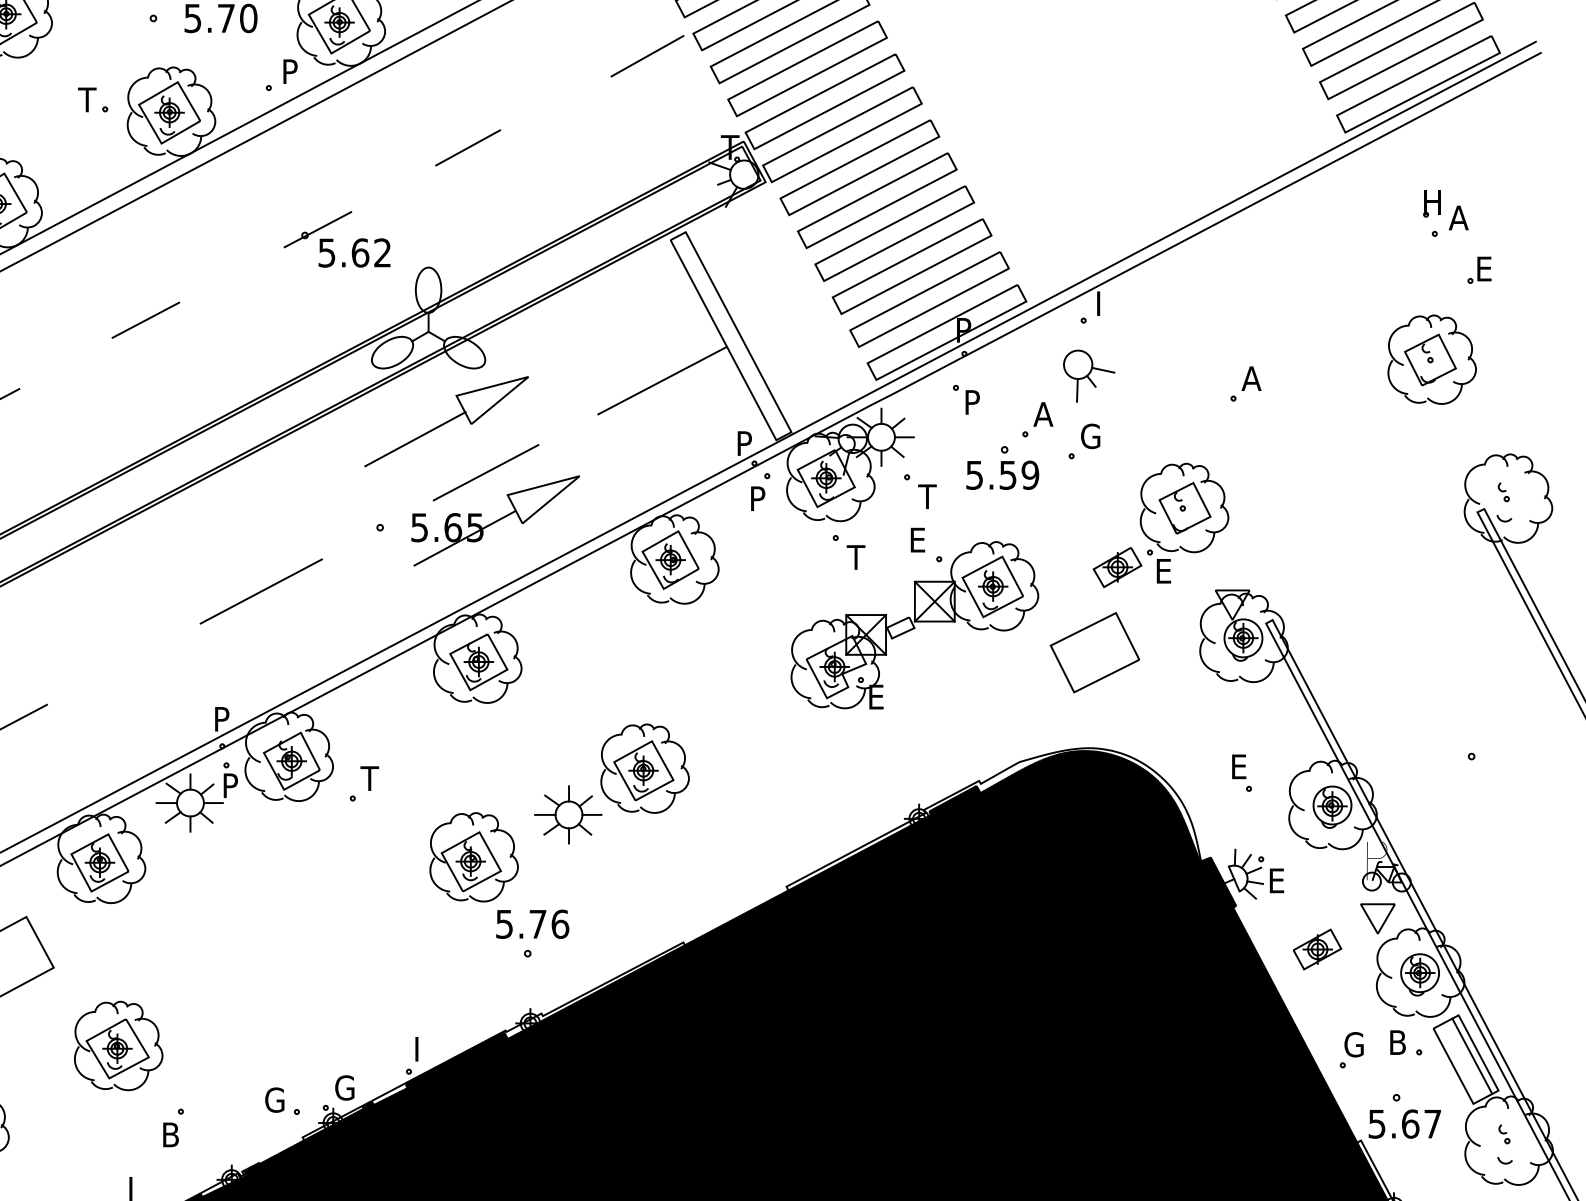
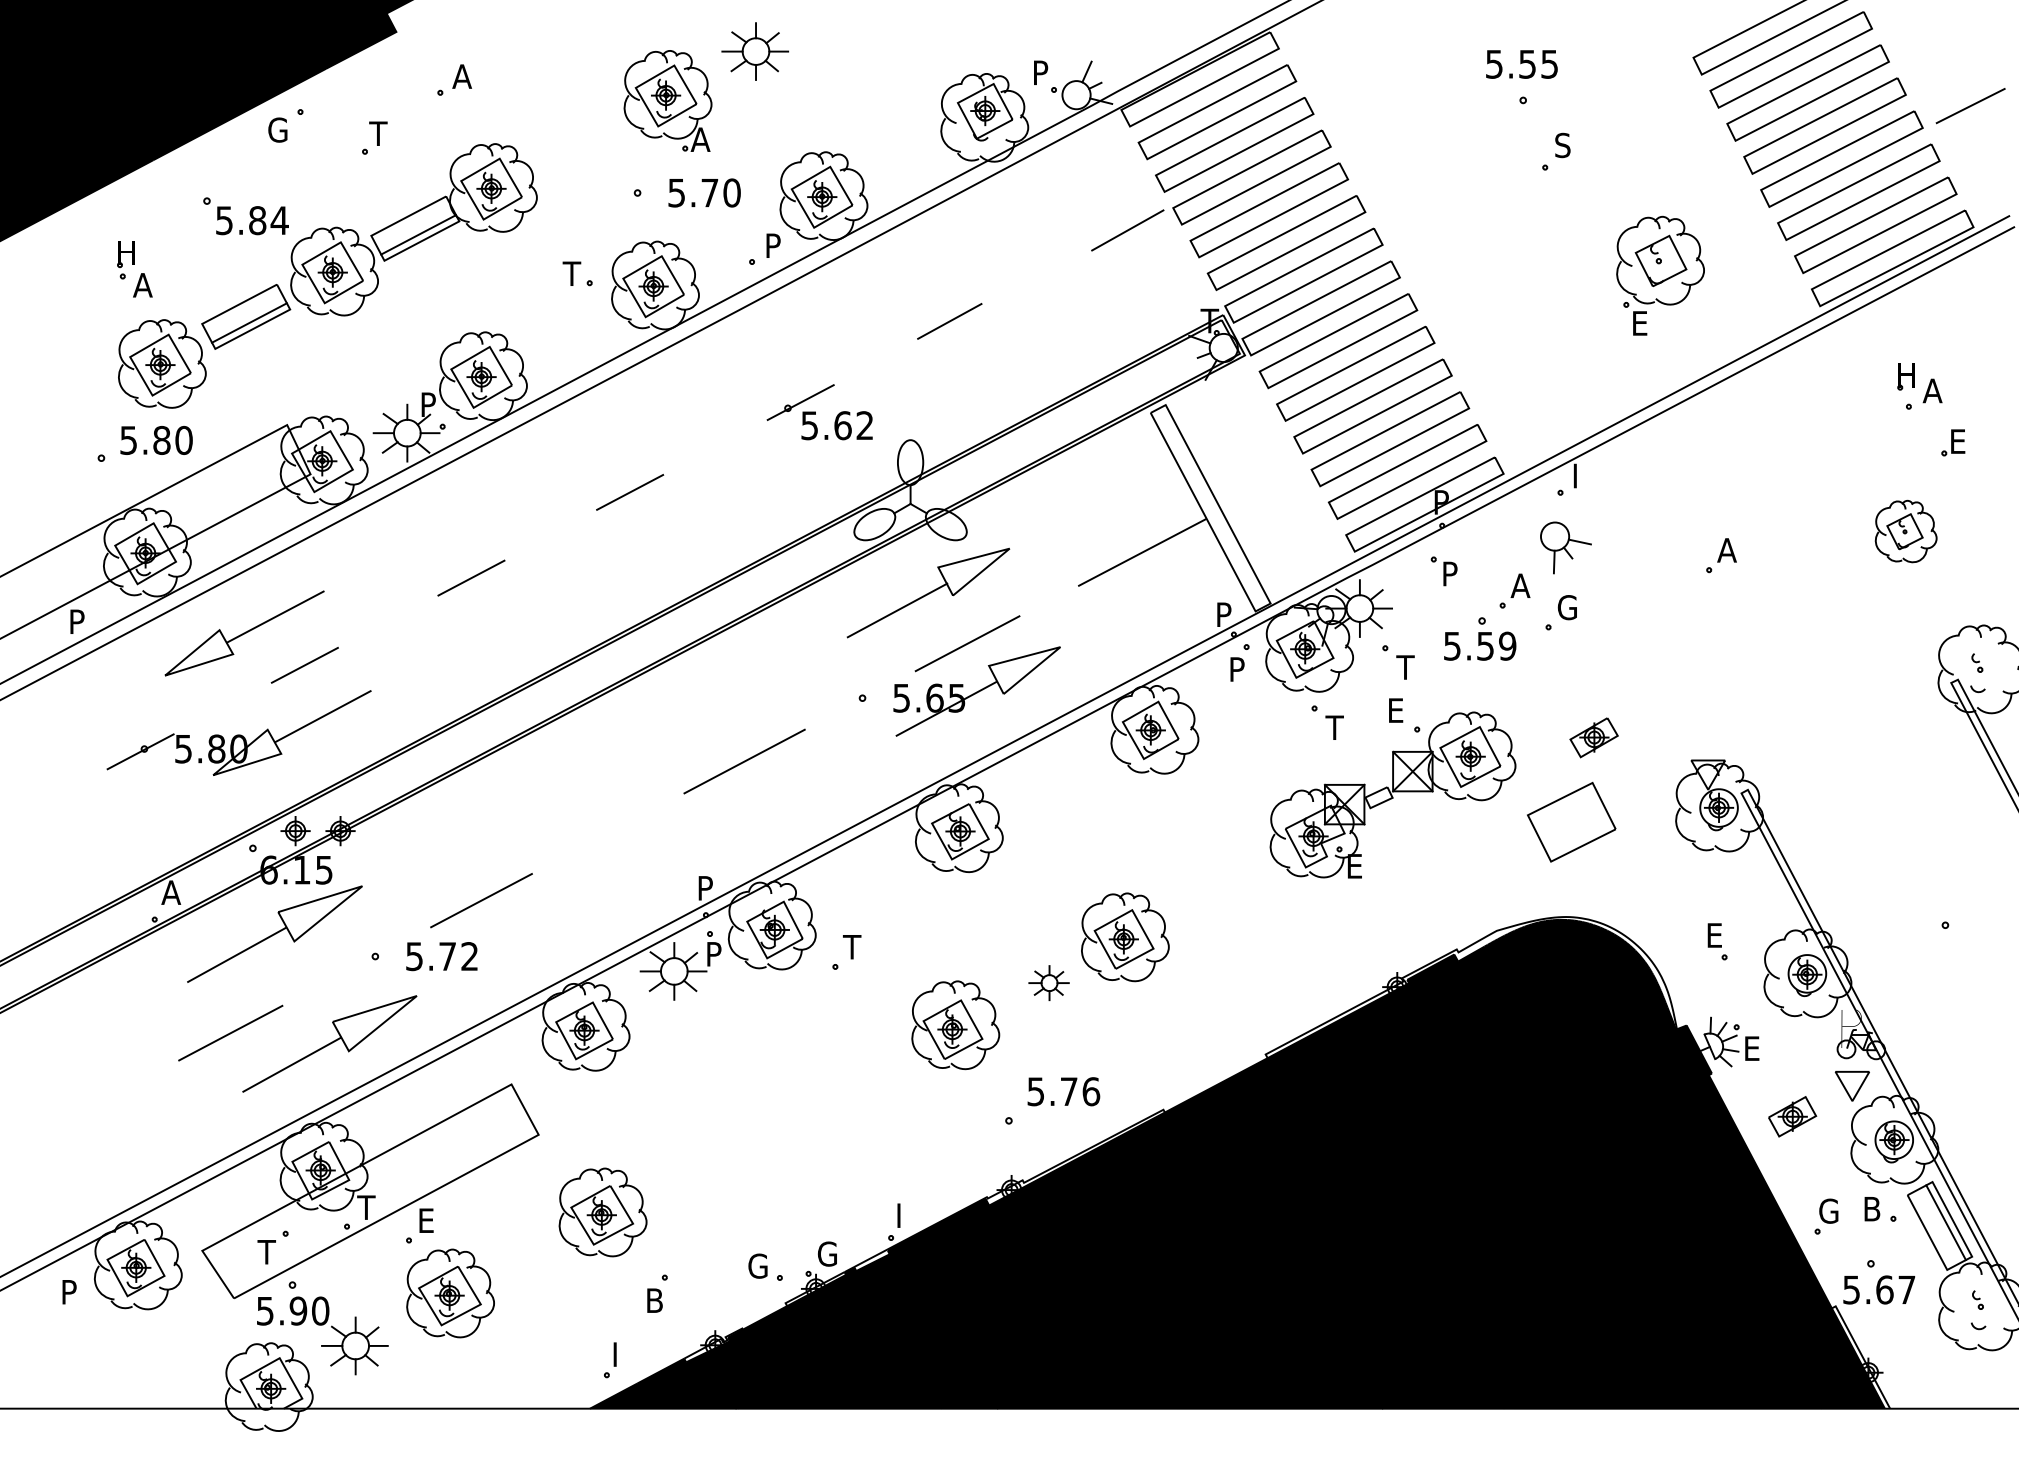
part: (1431, 359) -> (1905, 531), size x0.7
part: (1184, 522) -> (1660, 275), moved
part: (567, 814) -> (1048, 982), size x0.6
text: (532, 924) -> (1063, 1091), moved

